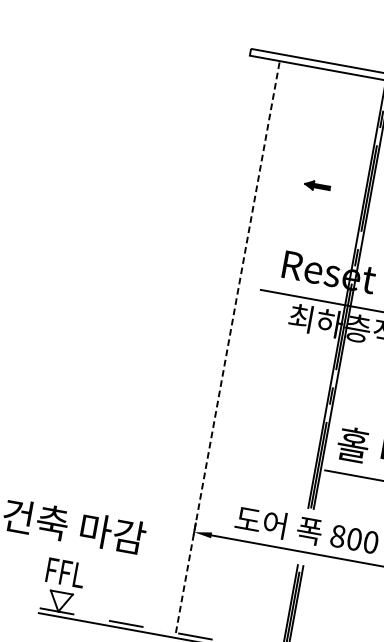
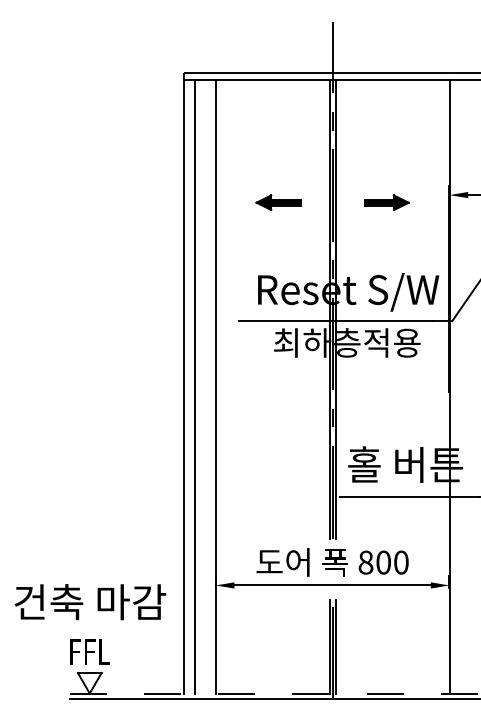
part: (317, 185) -> (278, 202), size x1.67
line: (197, 341) -> (183, 386), added
line: (208, 343) -> (195, 386), added
line: (227, 346) -> (215, 386), dashed -> solid

